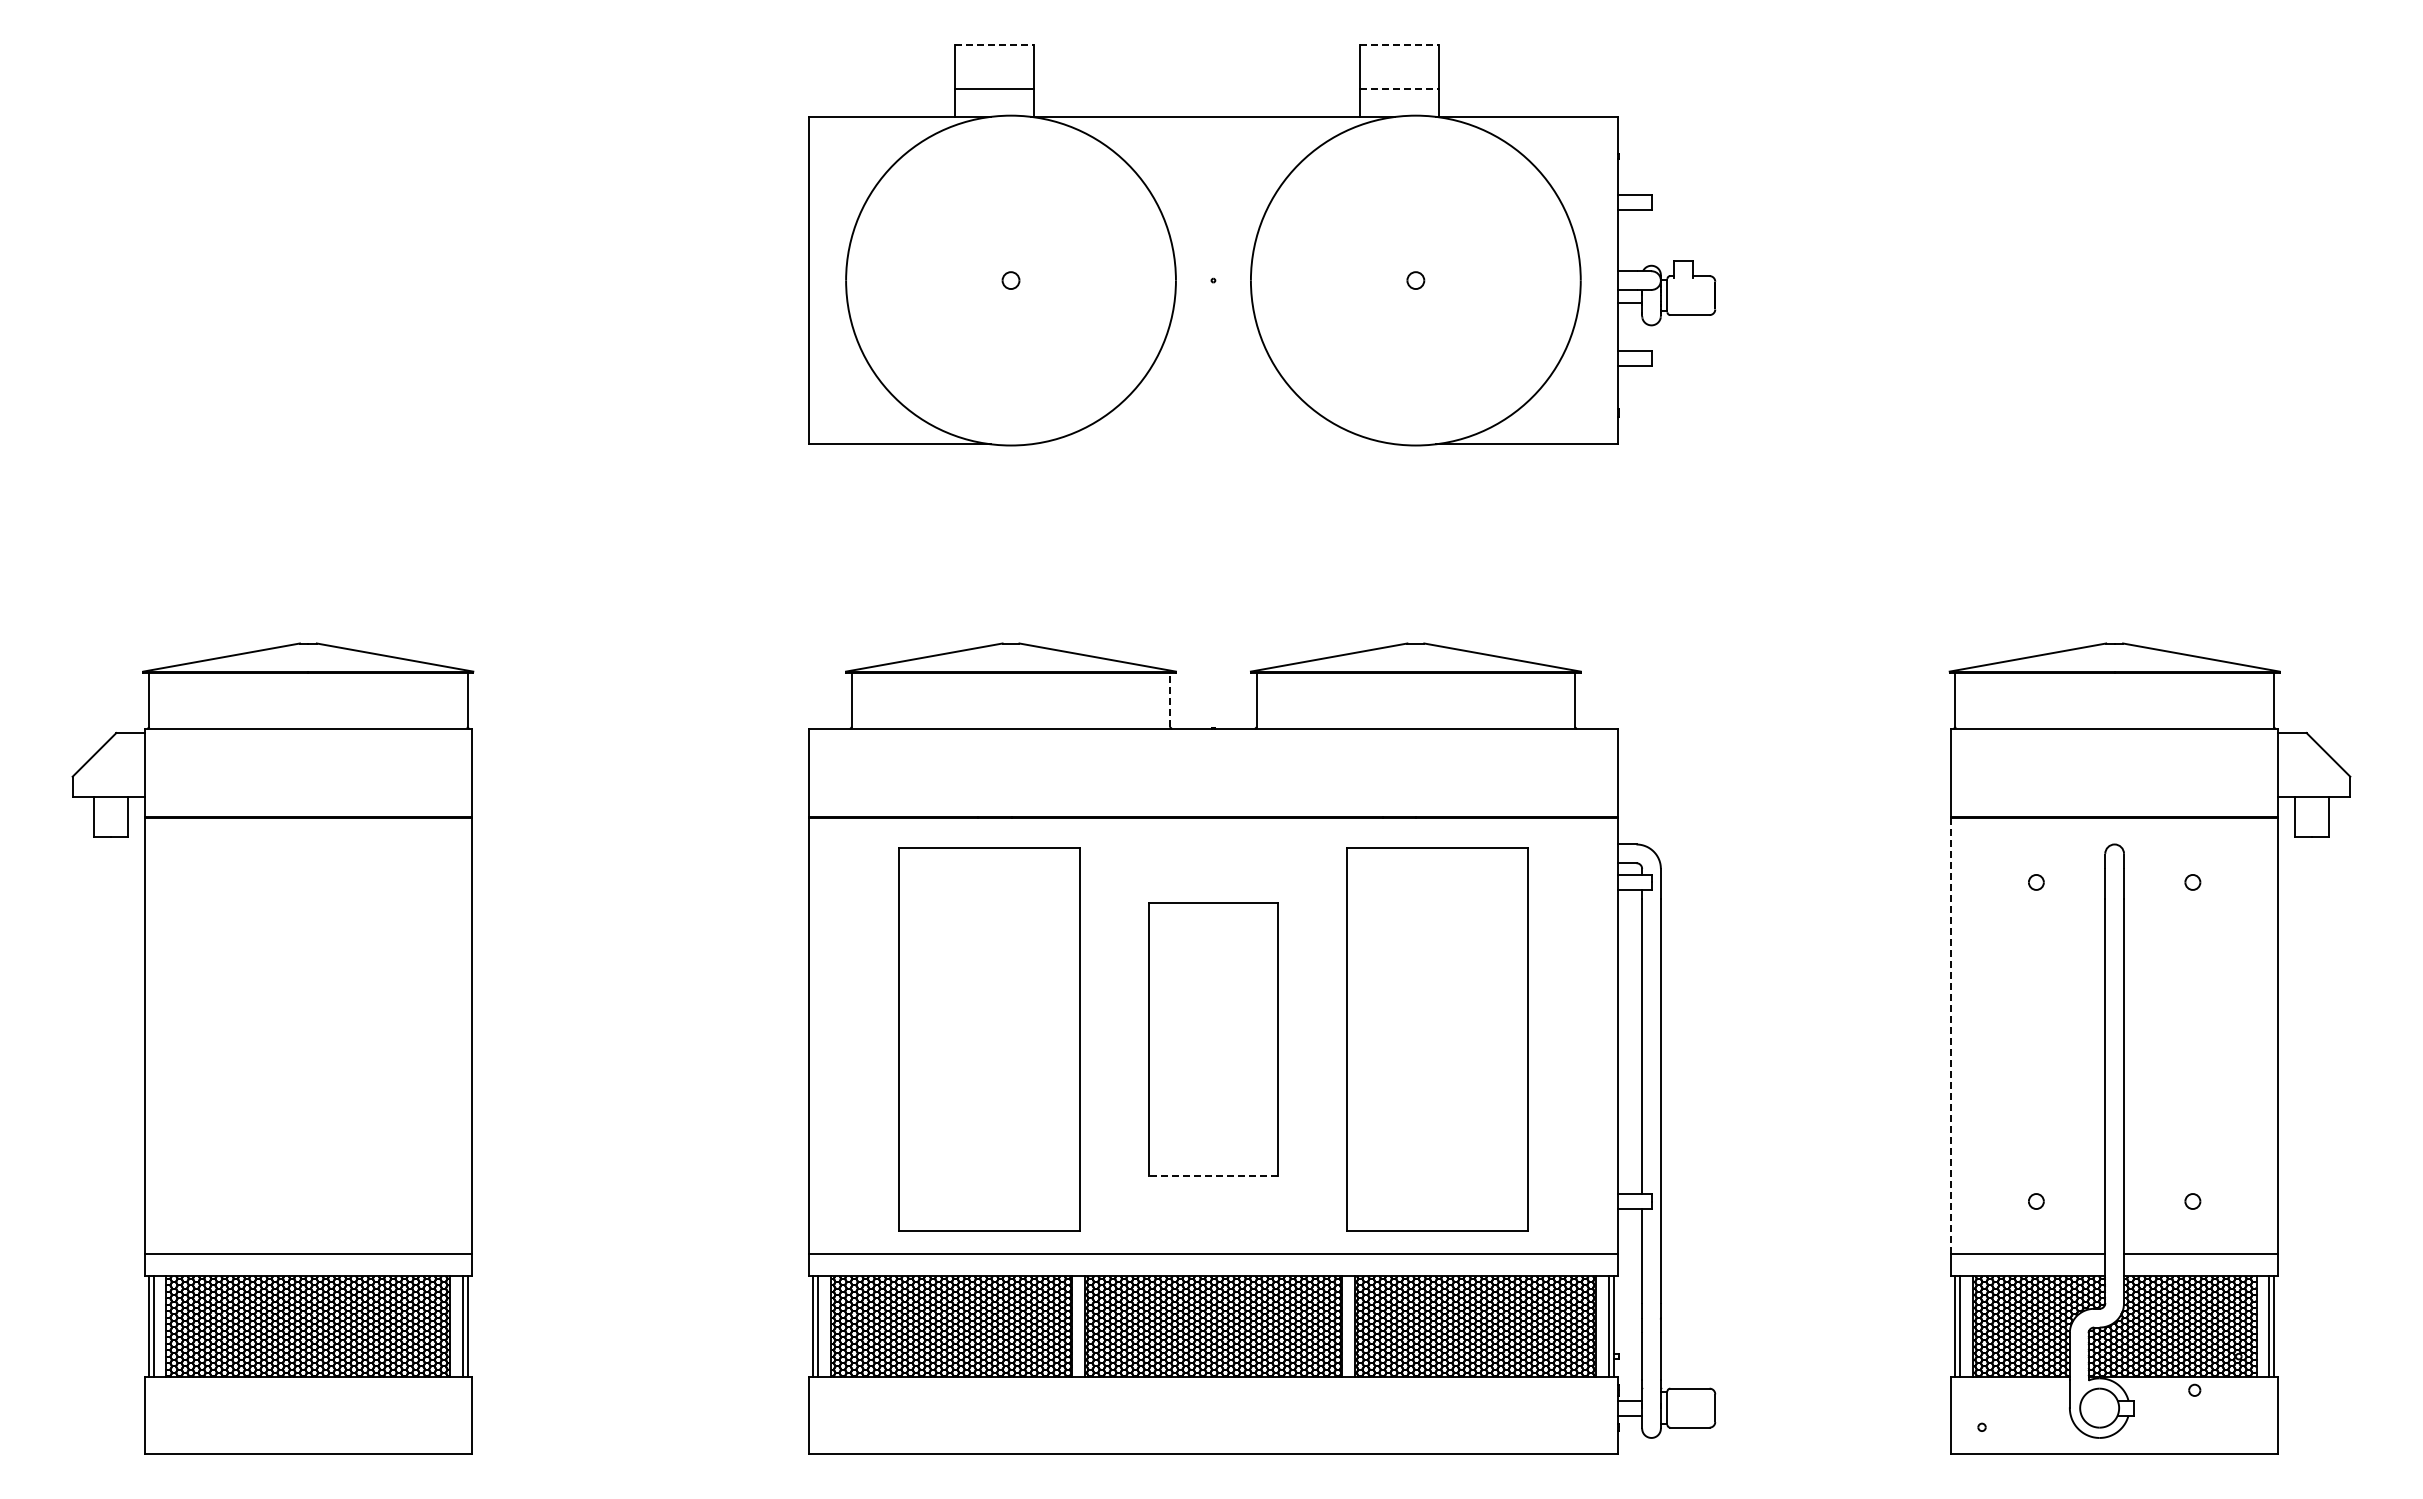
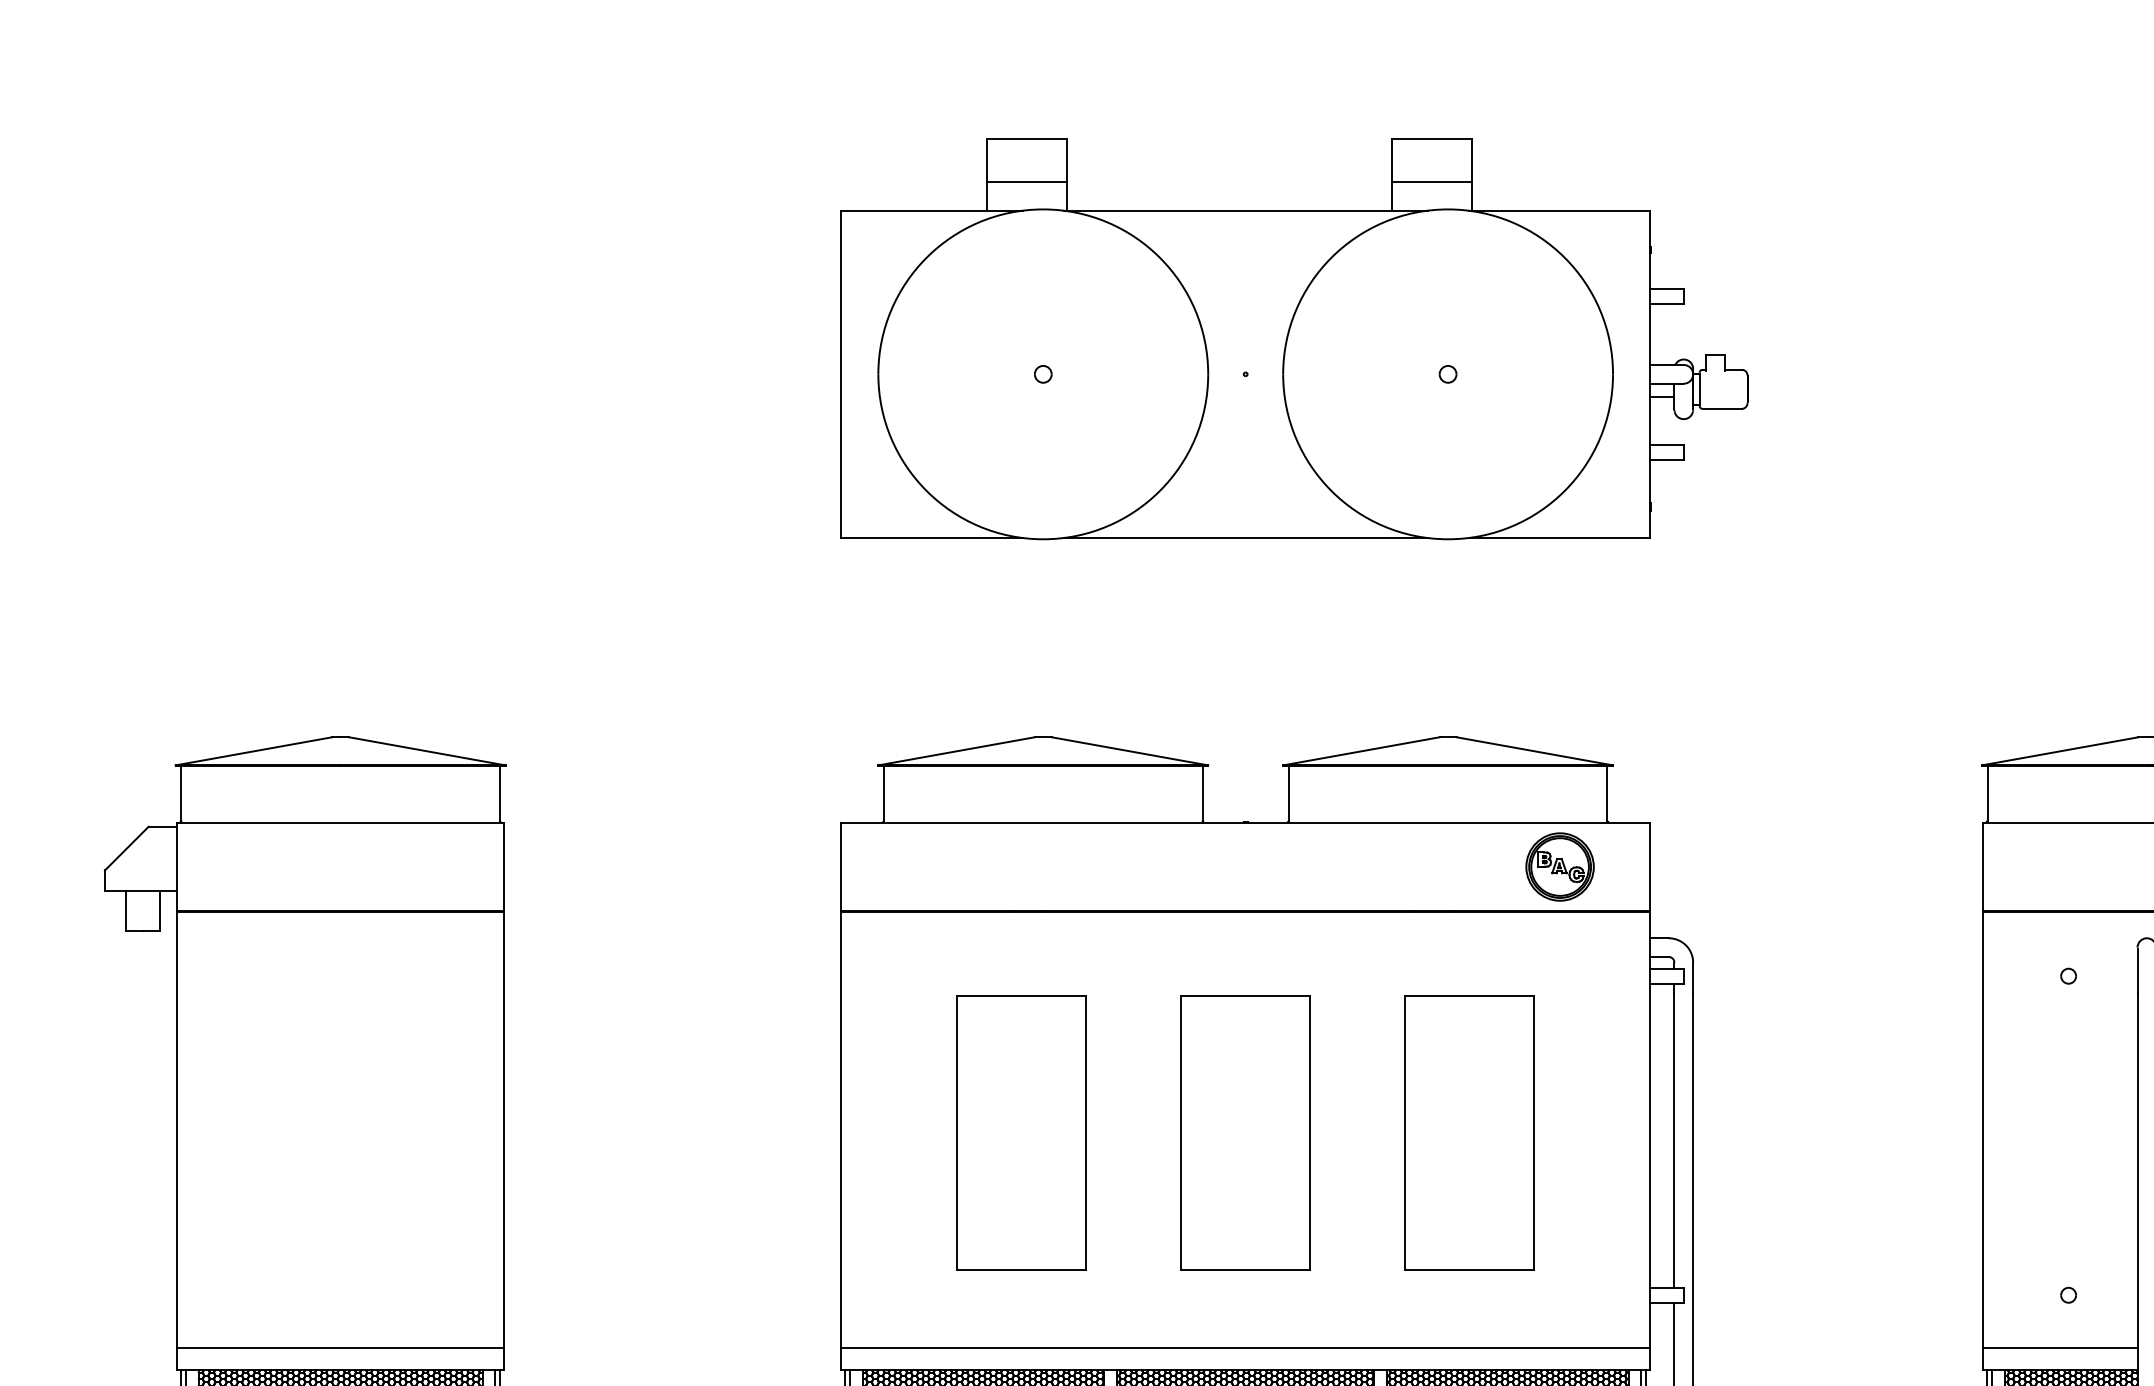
line: (994, 44) -> (1026, 138), dashed -> solid
line: (1399, 44) -> (1431, 138), dashed -> solid
line: (1399, 88) -> (1431, 182), dashed -> solid
line: (1213, 444) -> (1245, 538), added
line: (1170, 699) -> (1202, 793), dashed -> solid
part: (1527, 772) -> (1559, 866), added
line: (1951, 1035) -> (1983, 1129), dashed -> solid
part: (989, 1039) -> (1021, 1133), size x0.71
part: (1437, 1039) -> (1469, 1133), size x0.71
line: (1213, 1176) -> (1245, 1270), dashed -> solid

